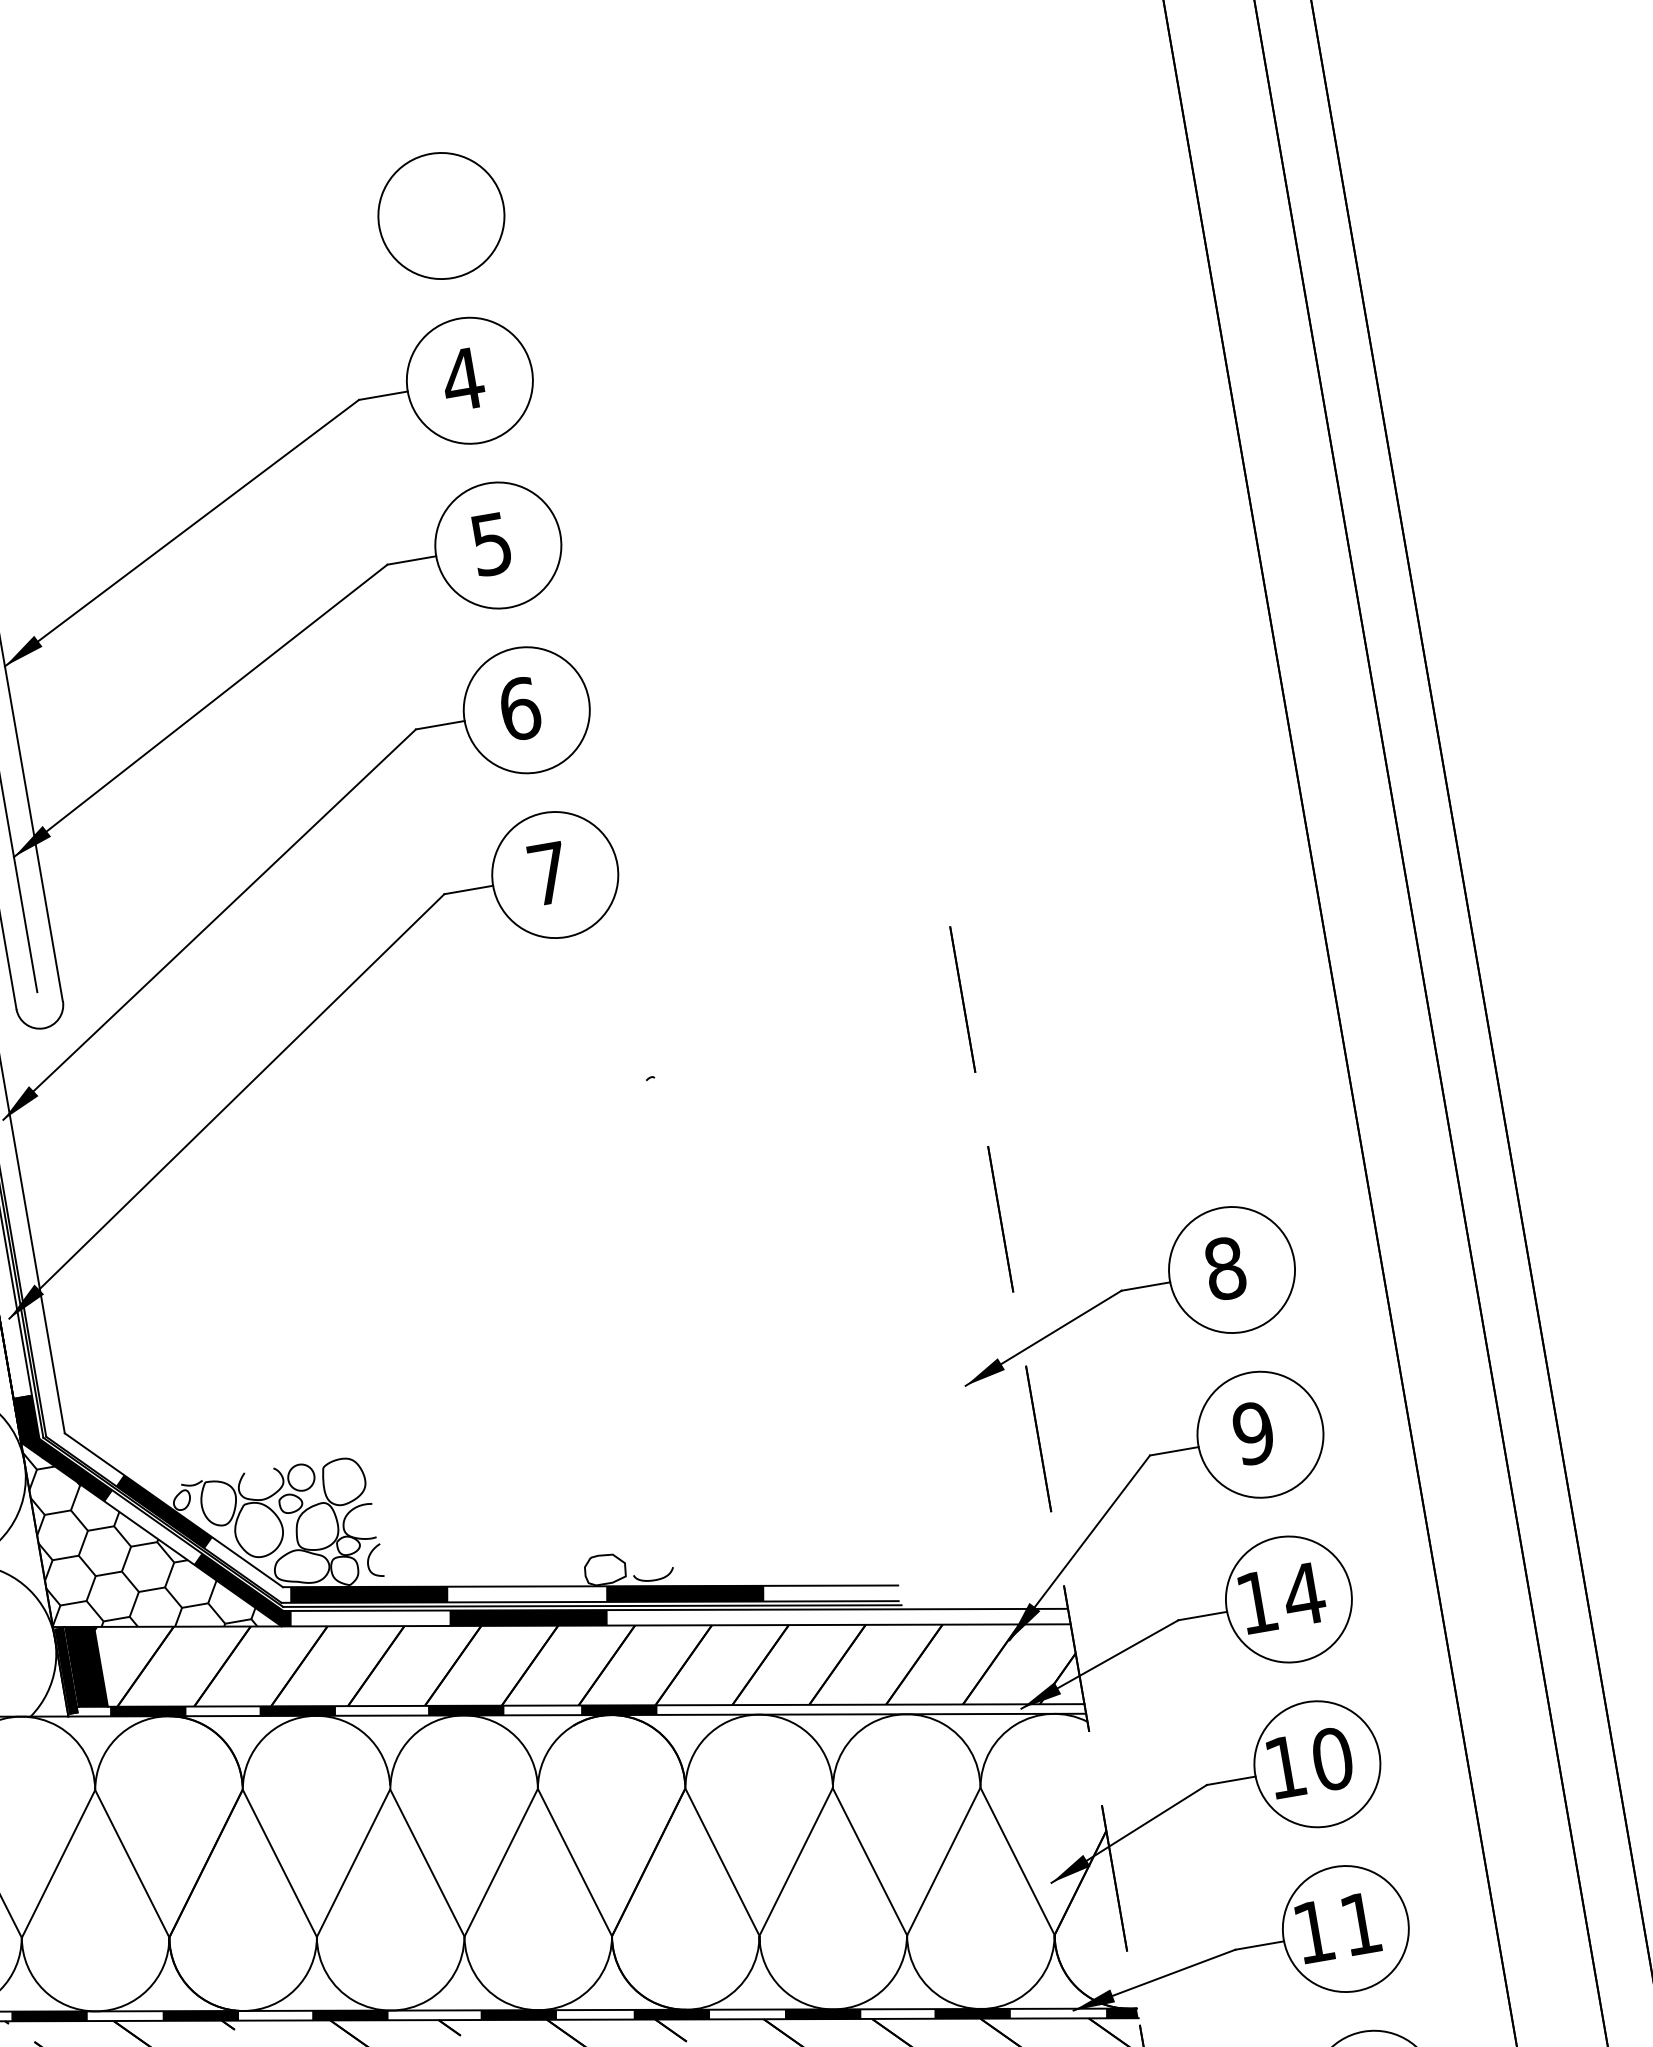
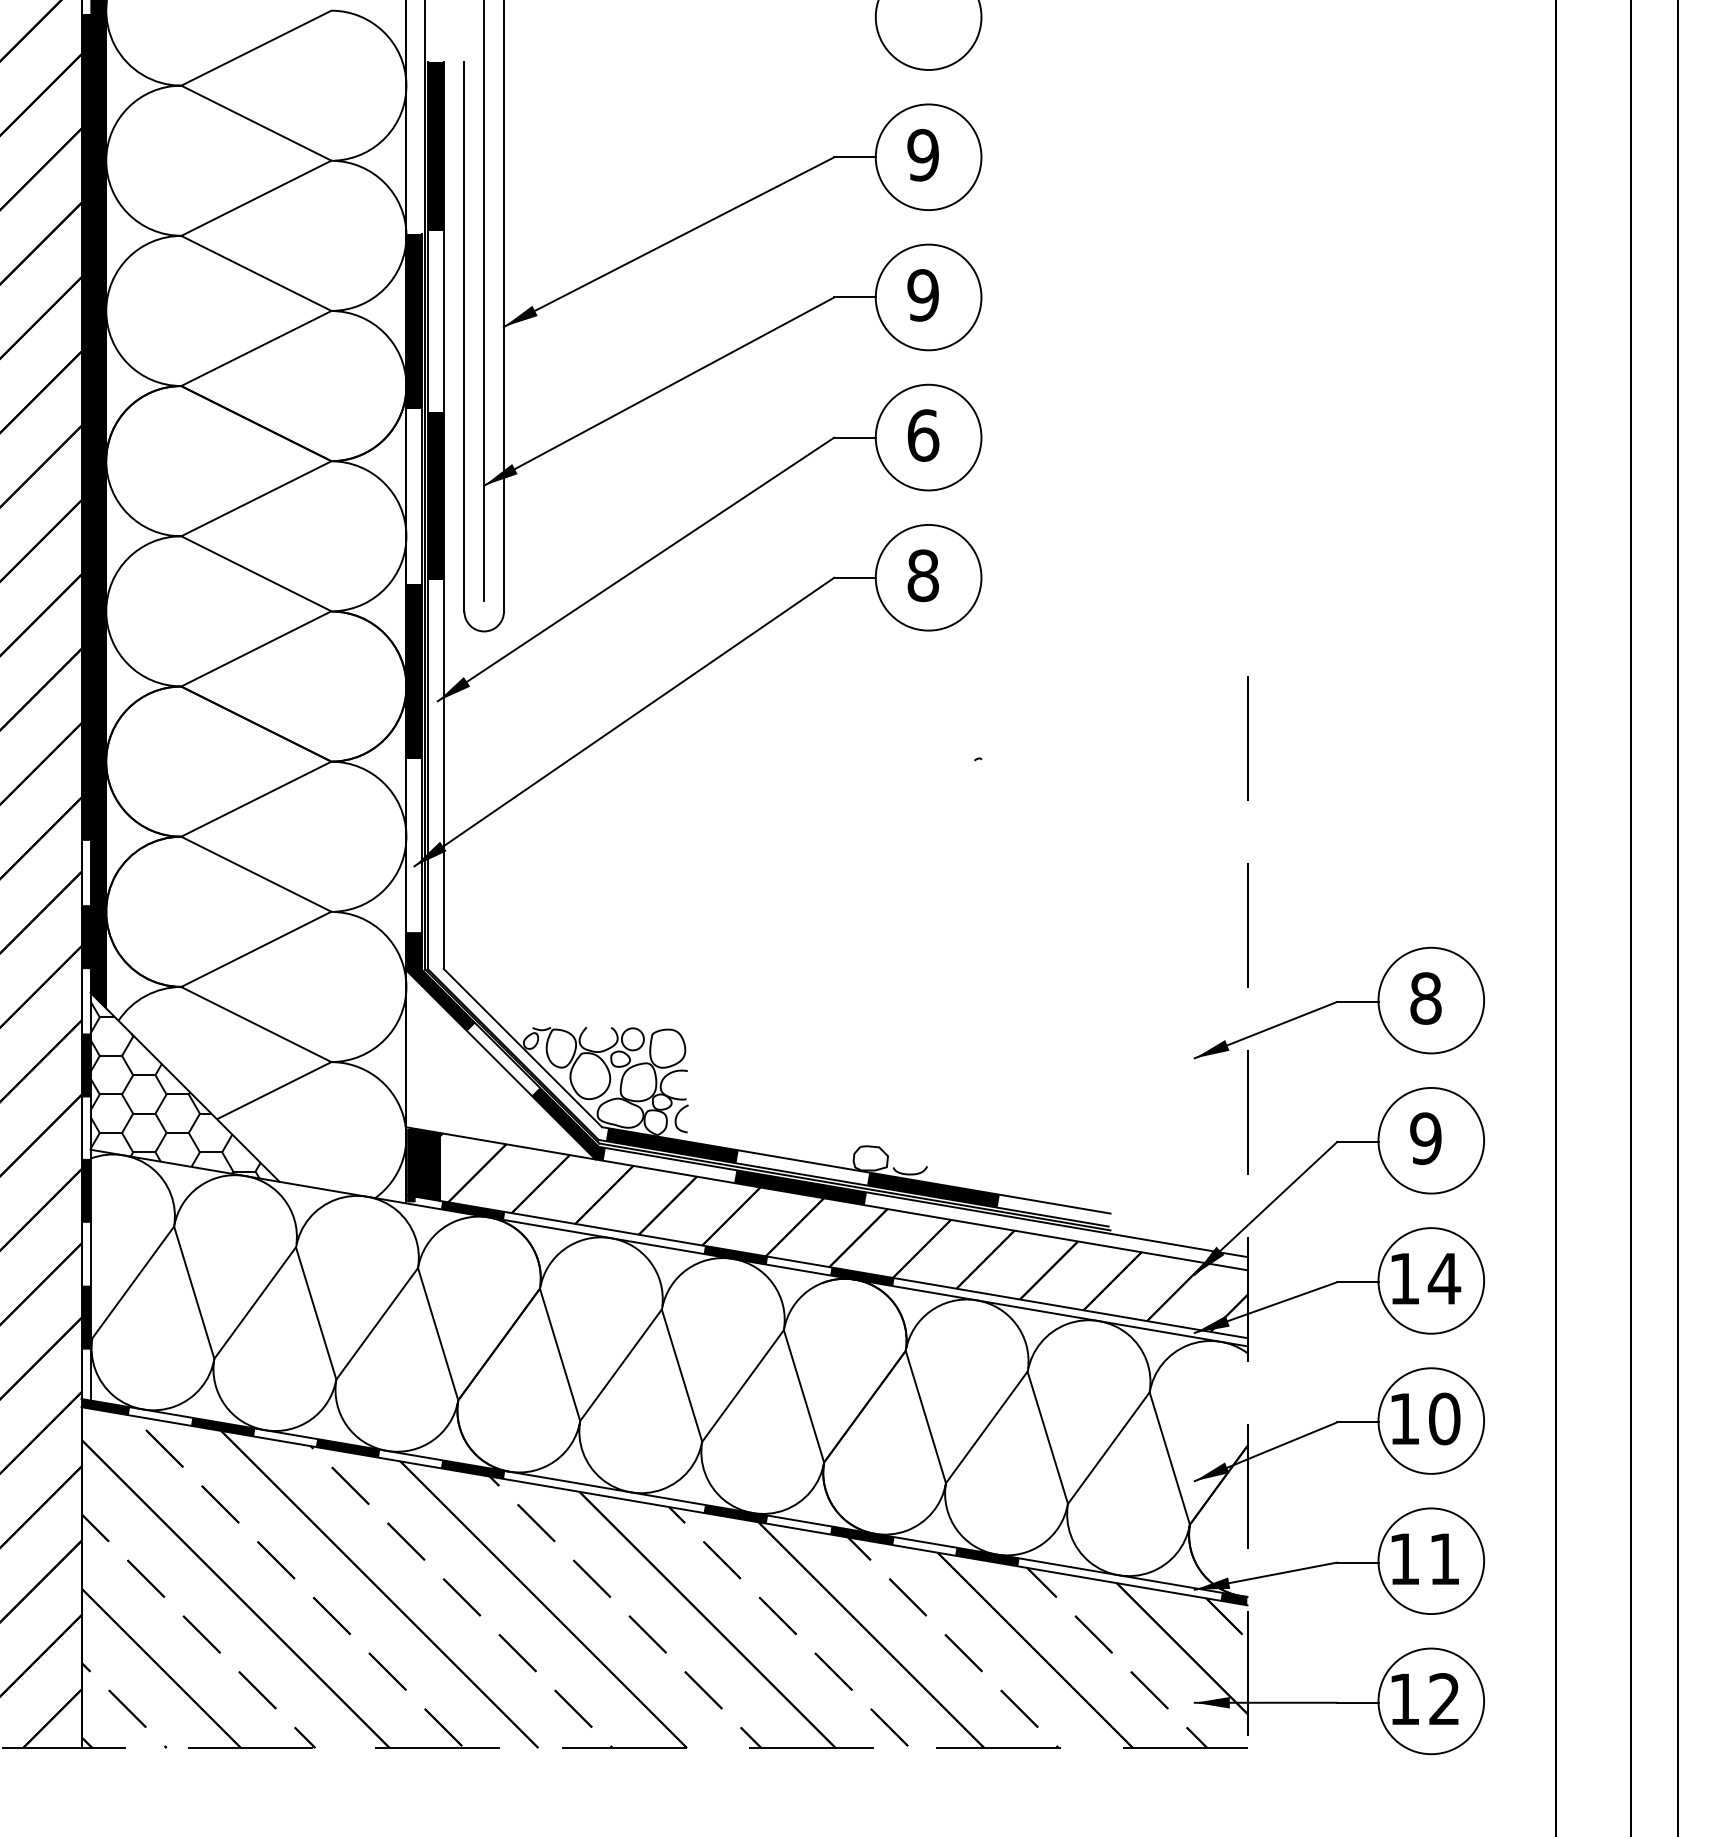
text: (462, 379) -> (922, 155), 4 -> 9
text: (490, 544) -> (922, 295), 5 -> 9
text: (547, 873) -> (922, 575), 7 -> 8
fill: (163, 1511) -> (514, 1047), removed
hatch: (140, 1534) -> (491, 1063), removed
fill: (297, 1710) -> (596, 1231), removed
fill: (972, 2013) -> (1110, 1577), removed
fill: (350, 2015) -> (596, 1490), removed

